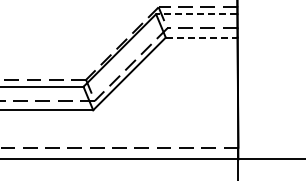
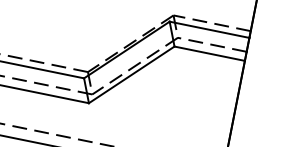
line: (196, 14) -> (209, 30), dashed -> solid
line: (201, 37) -> (209, 53), dashed -> solid

